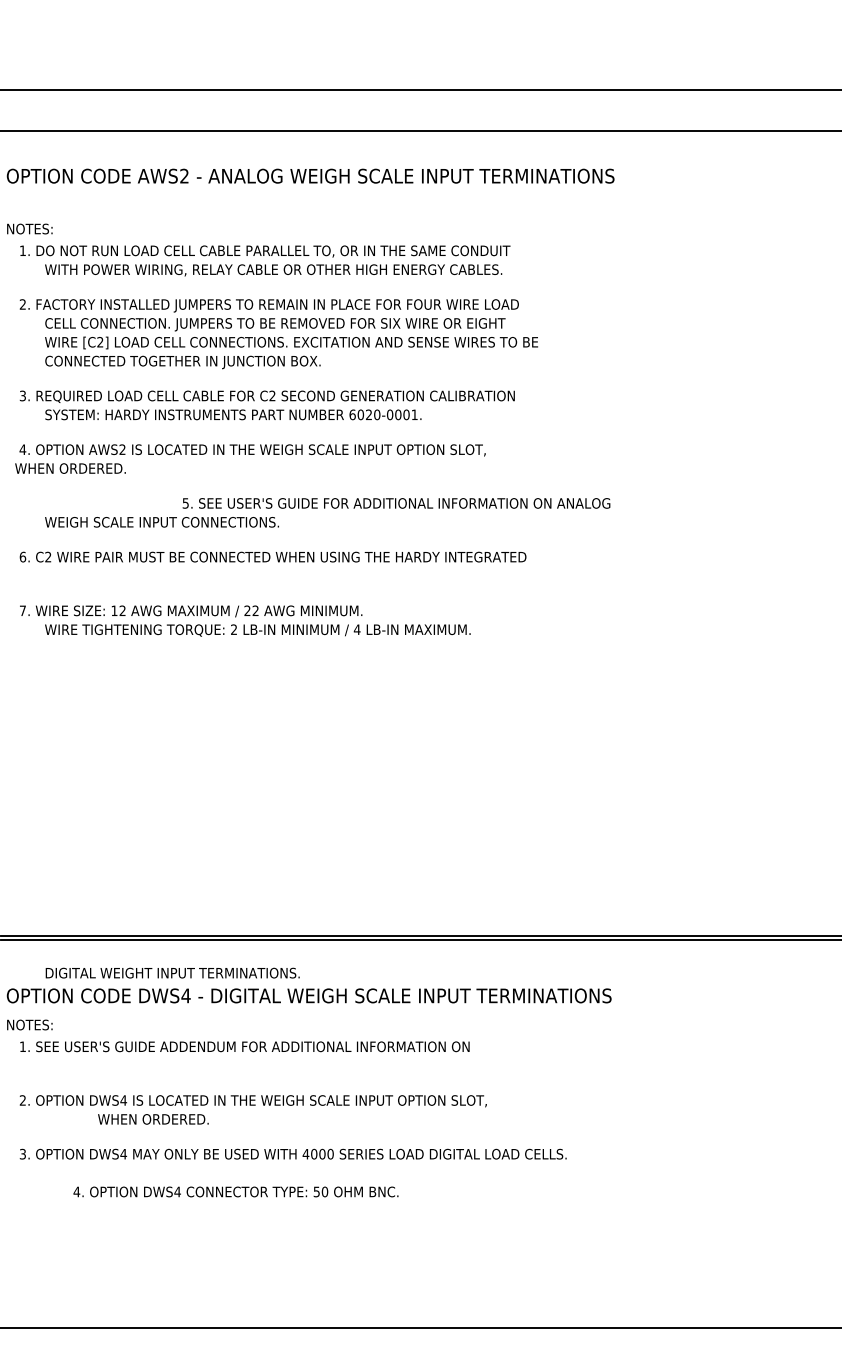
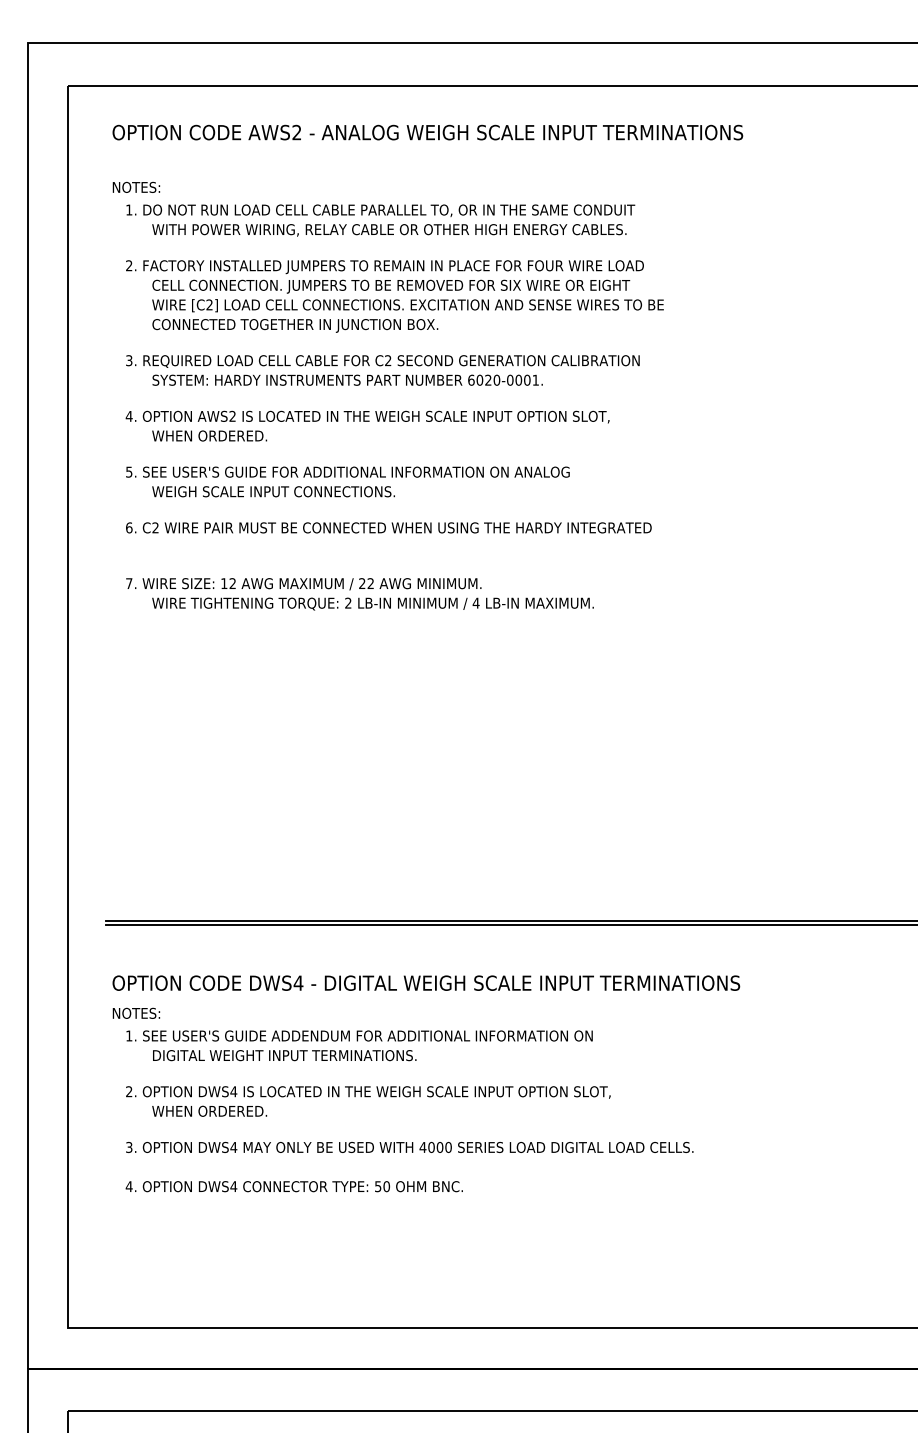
text: (70, 468) -> (209, 435), moved
text: (396, 502) -> (347, 471), moved
text: (172, 973) -> (284, 1055), moved
text: (153, 1118) -> (209, 1110), moved
text: (235, 1191) -> (293, 1186), moved

